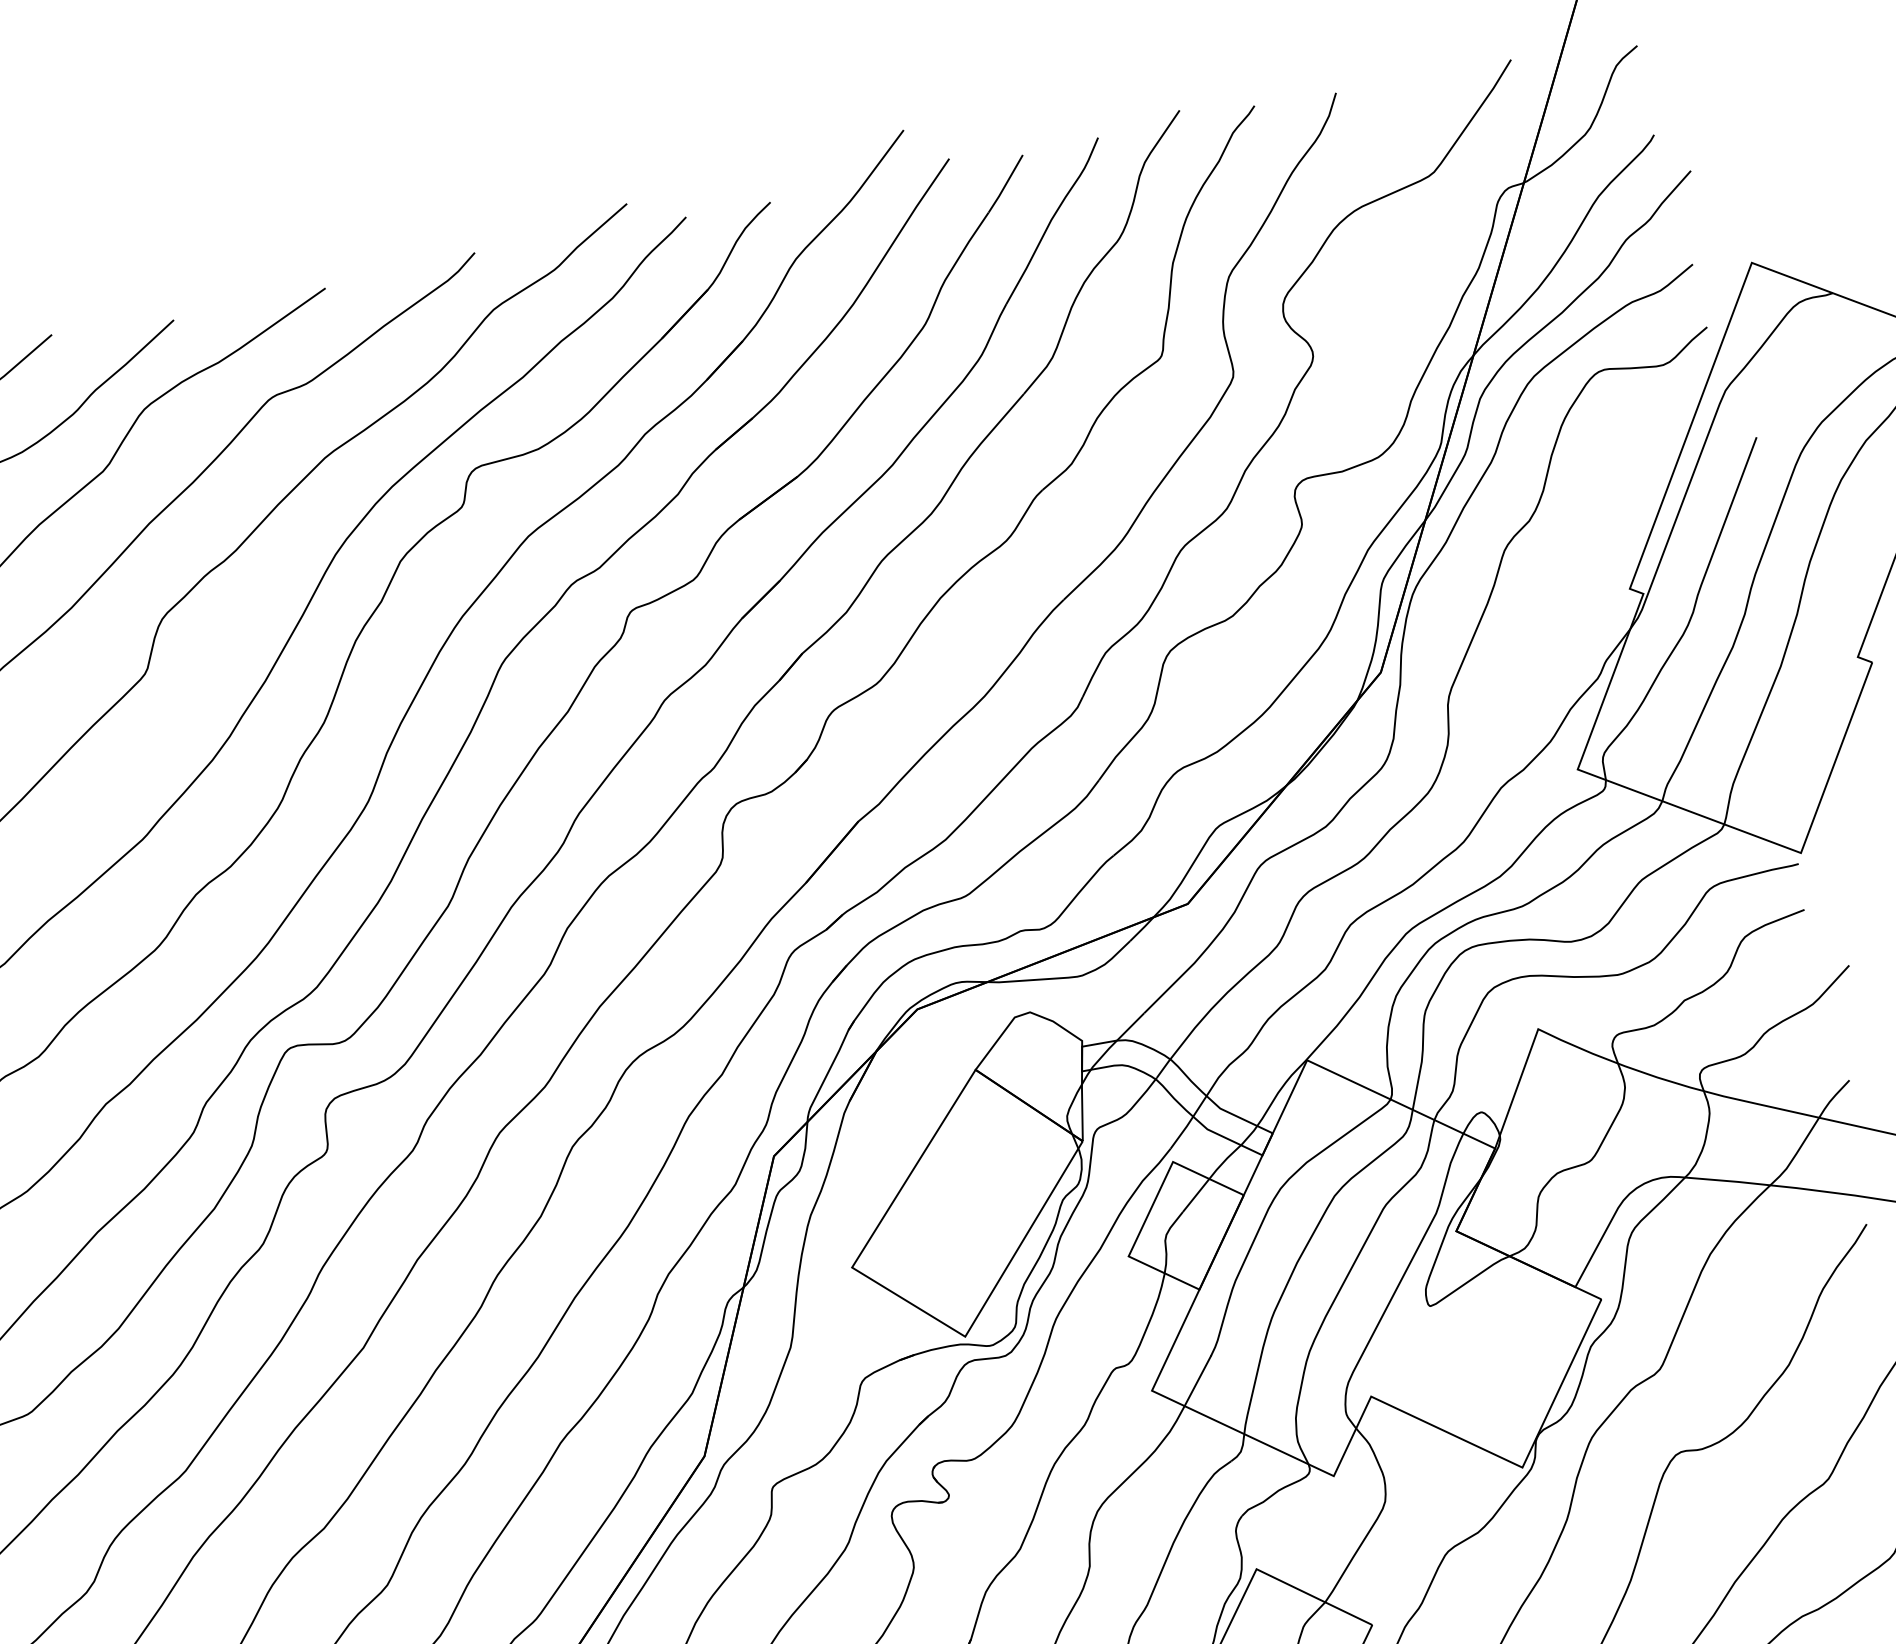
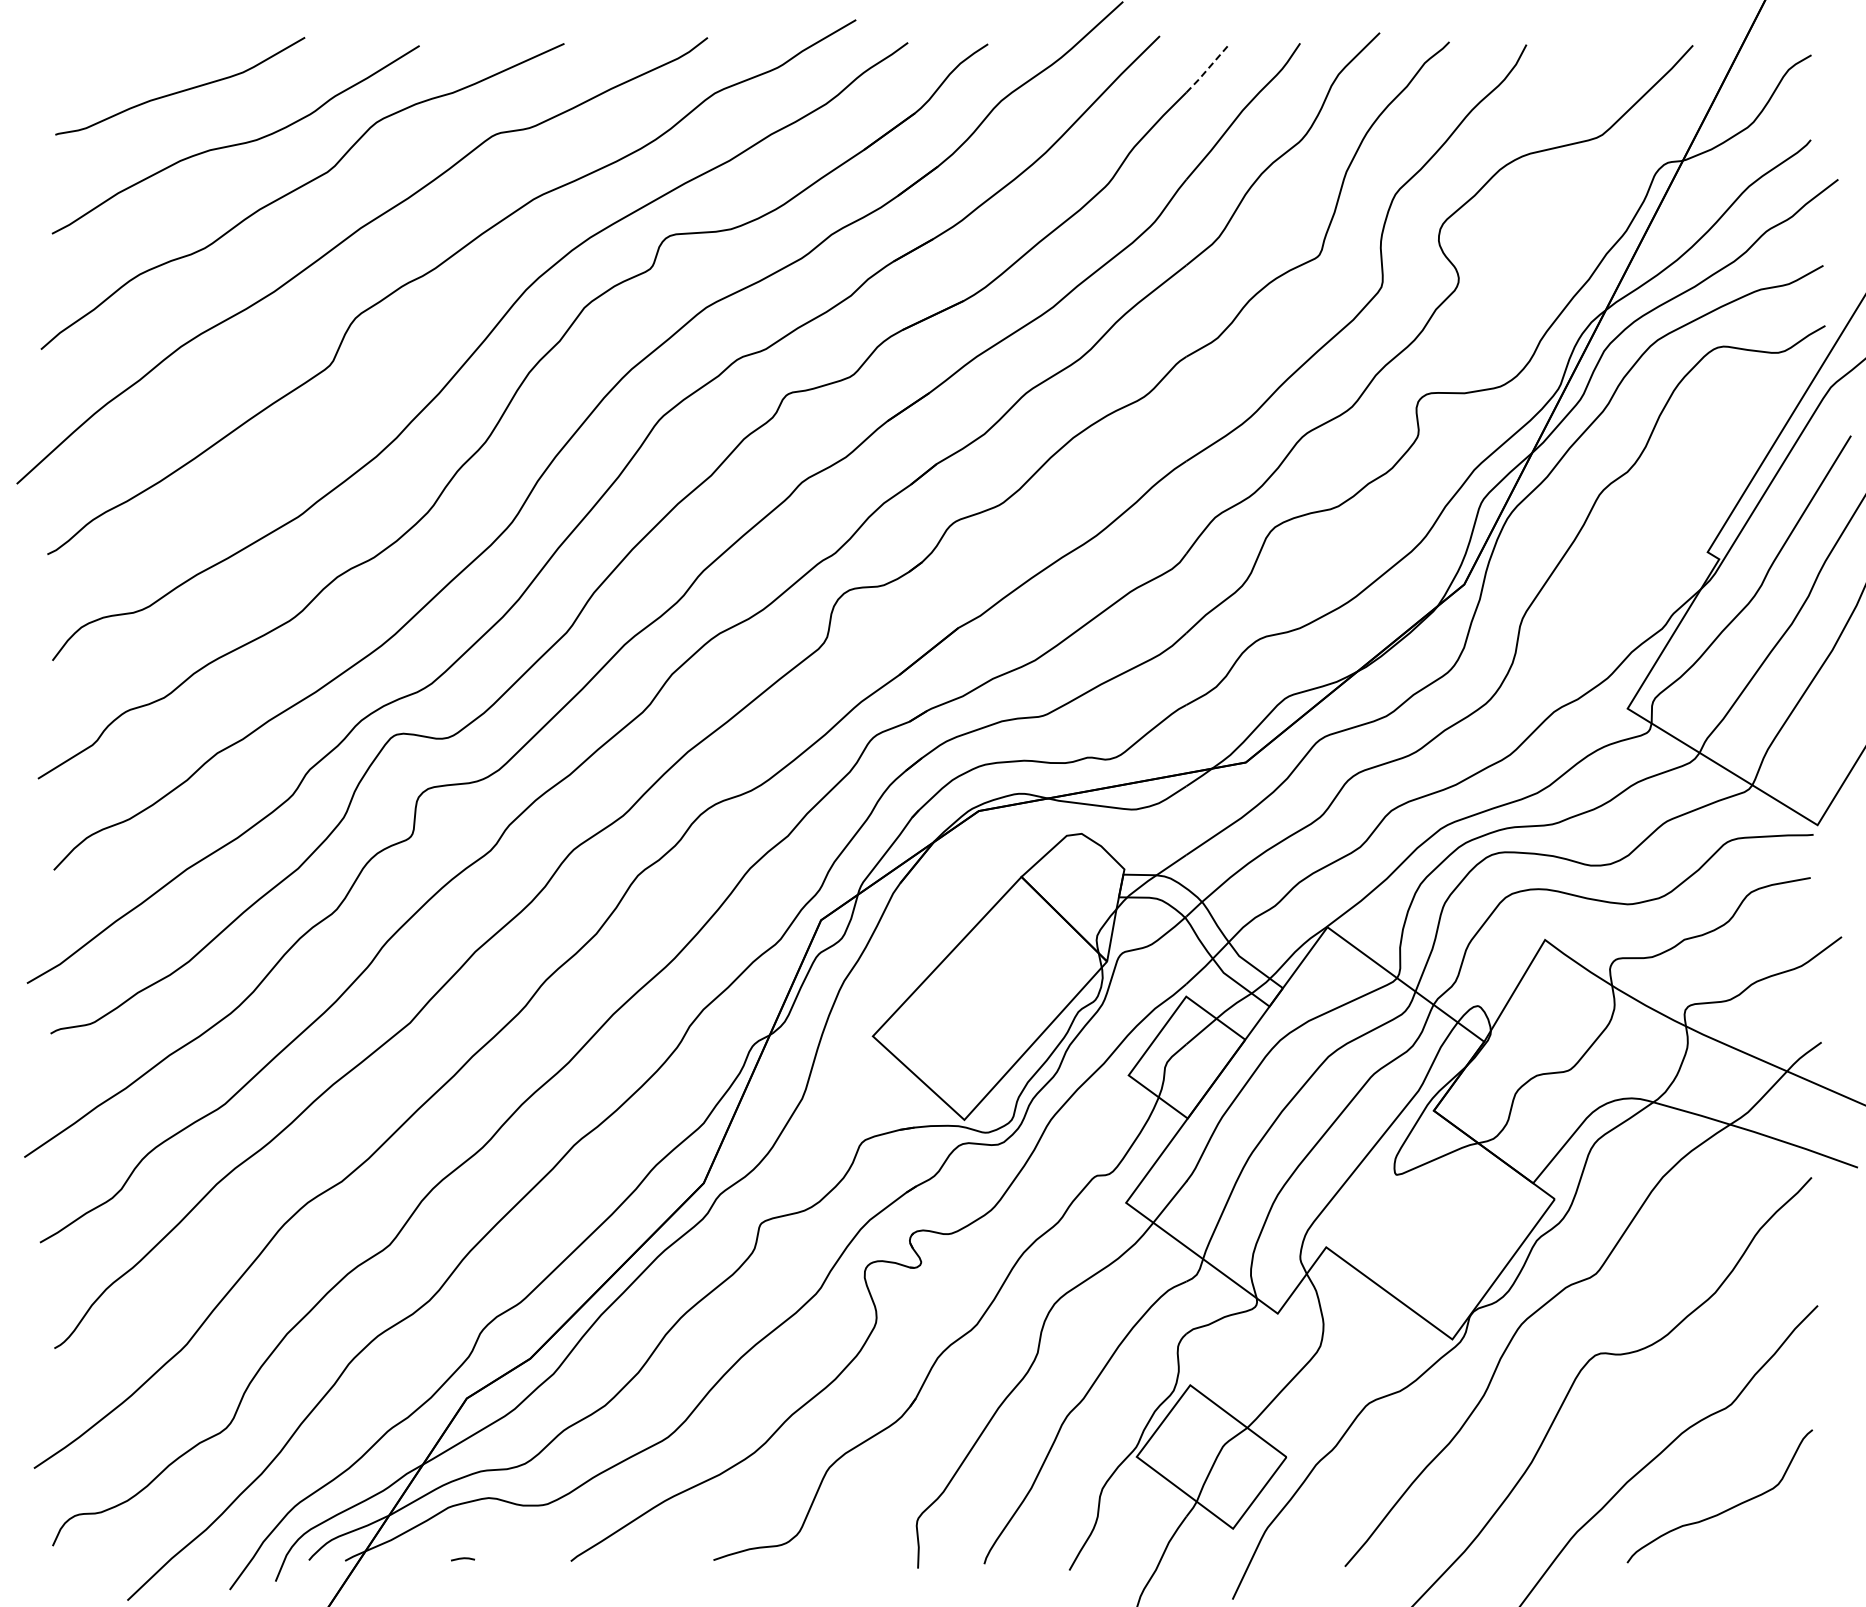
line: (1006, 184) -> (1207, 69), solid -> dashed

